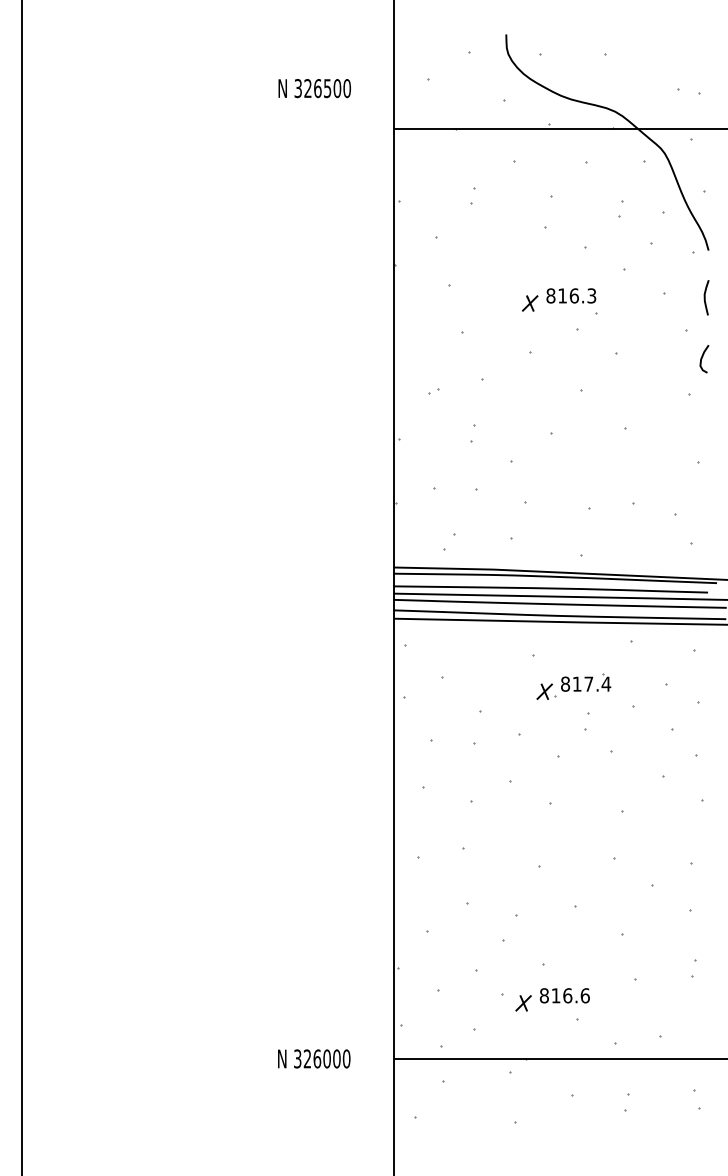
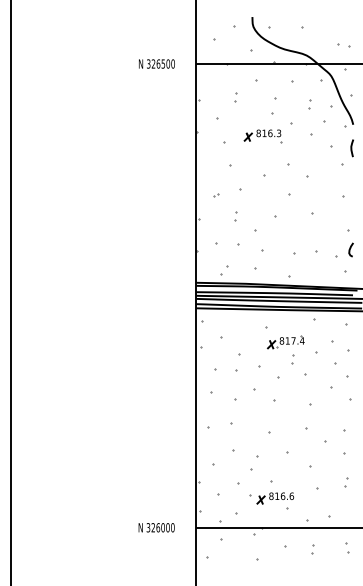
text: (313, 87) -> (156, 63), moved
part: (558, 302) -> (262, 136), moved
curve: (703, 358) -> (350, 249), moved

